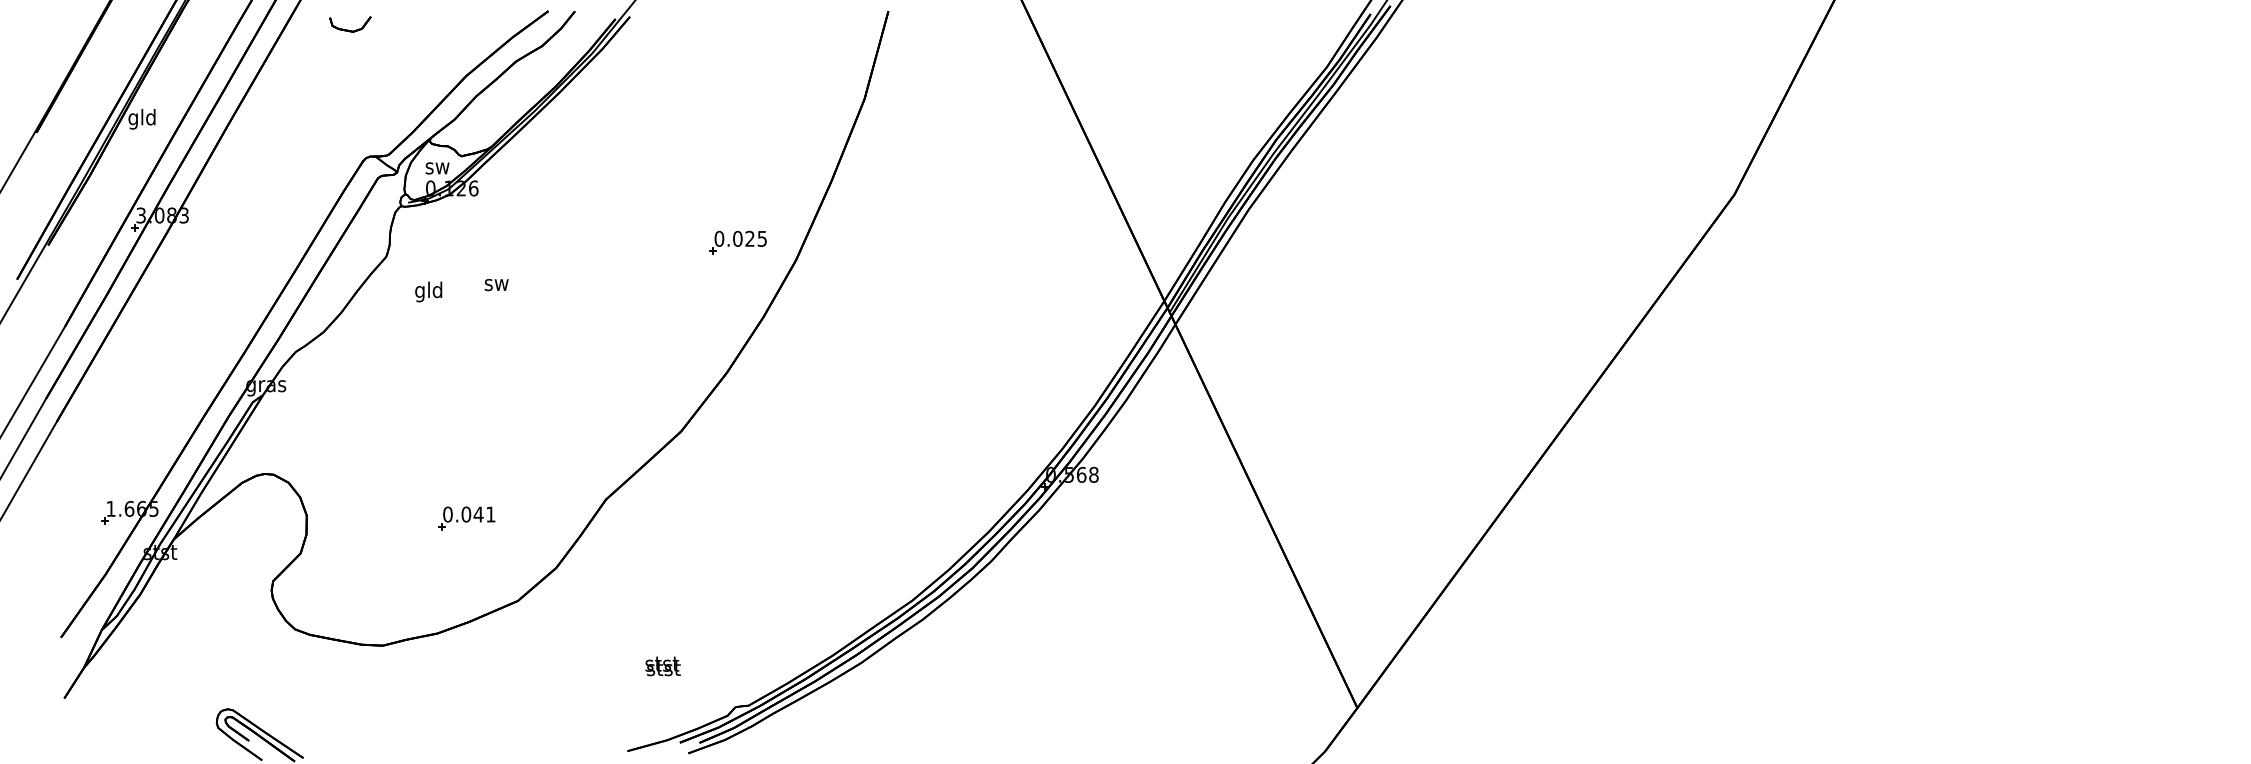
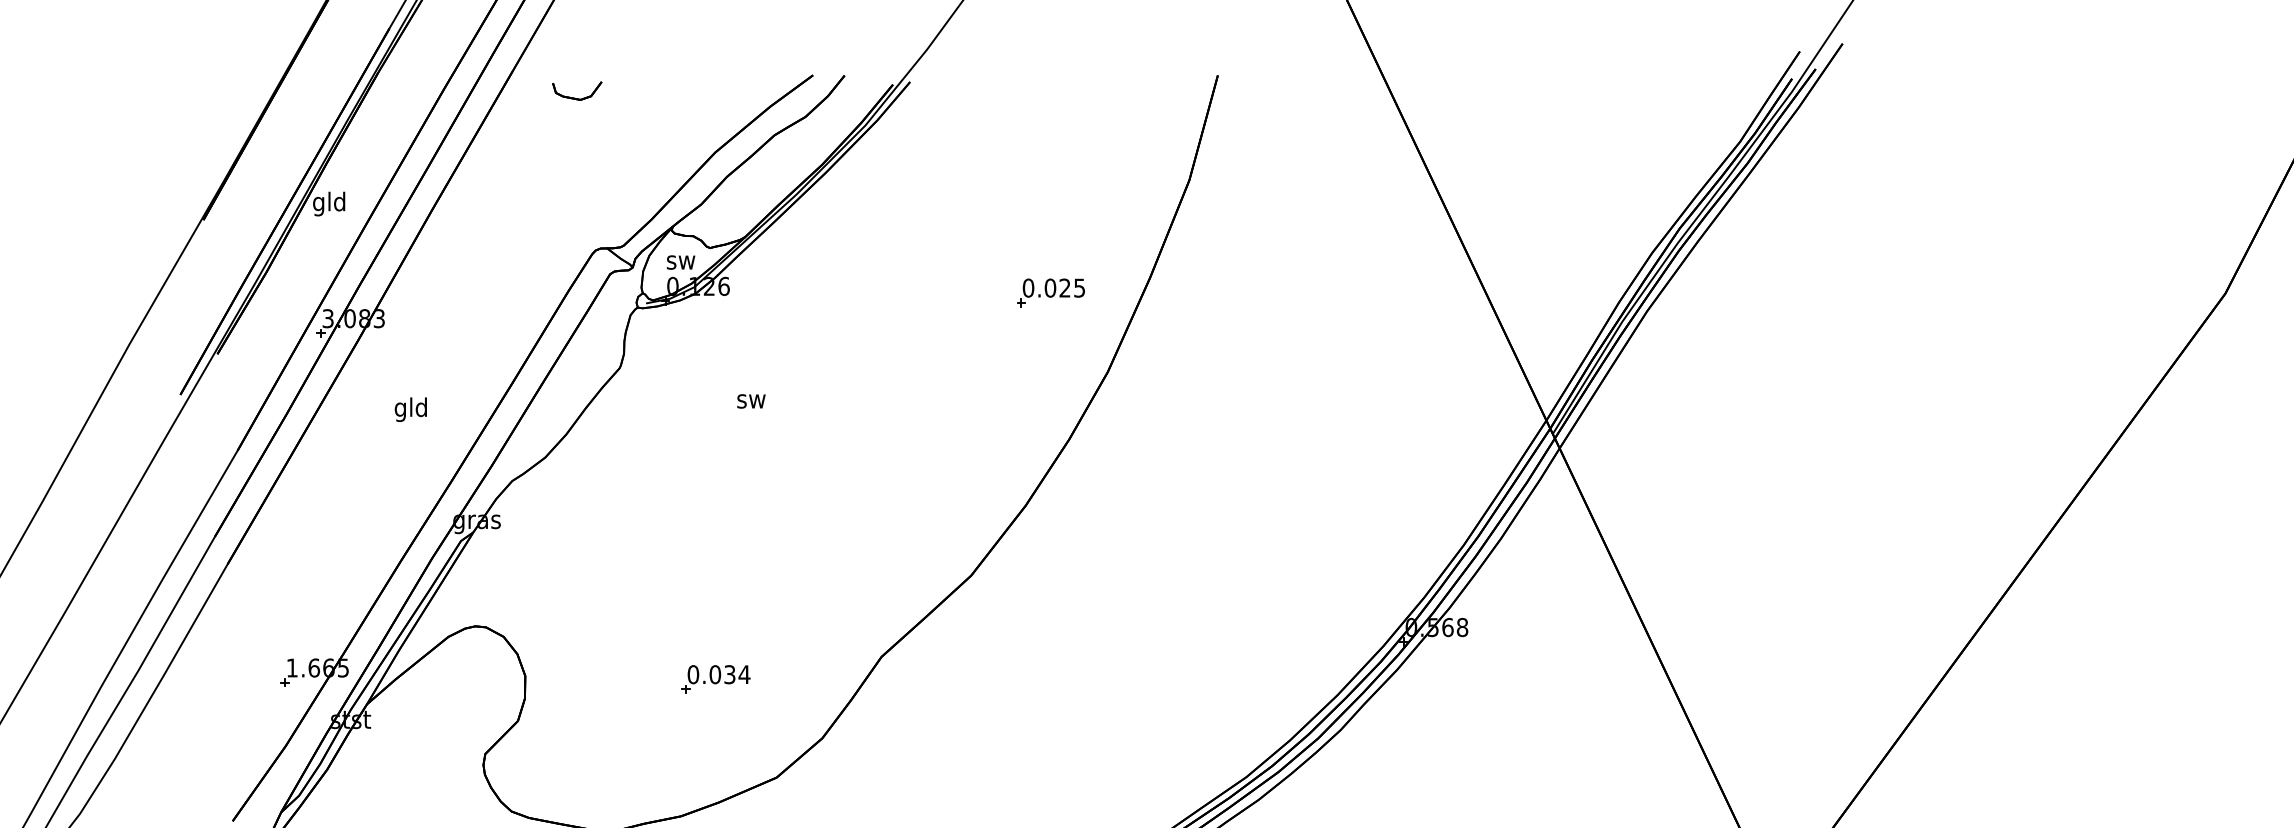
part: (737, 242) -> (1050, 292), moved
text: (428, 291) -> (410, 409), moved
text: (484, 514) -> (736, 674), 0.041 -> 0.034

